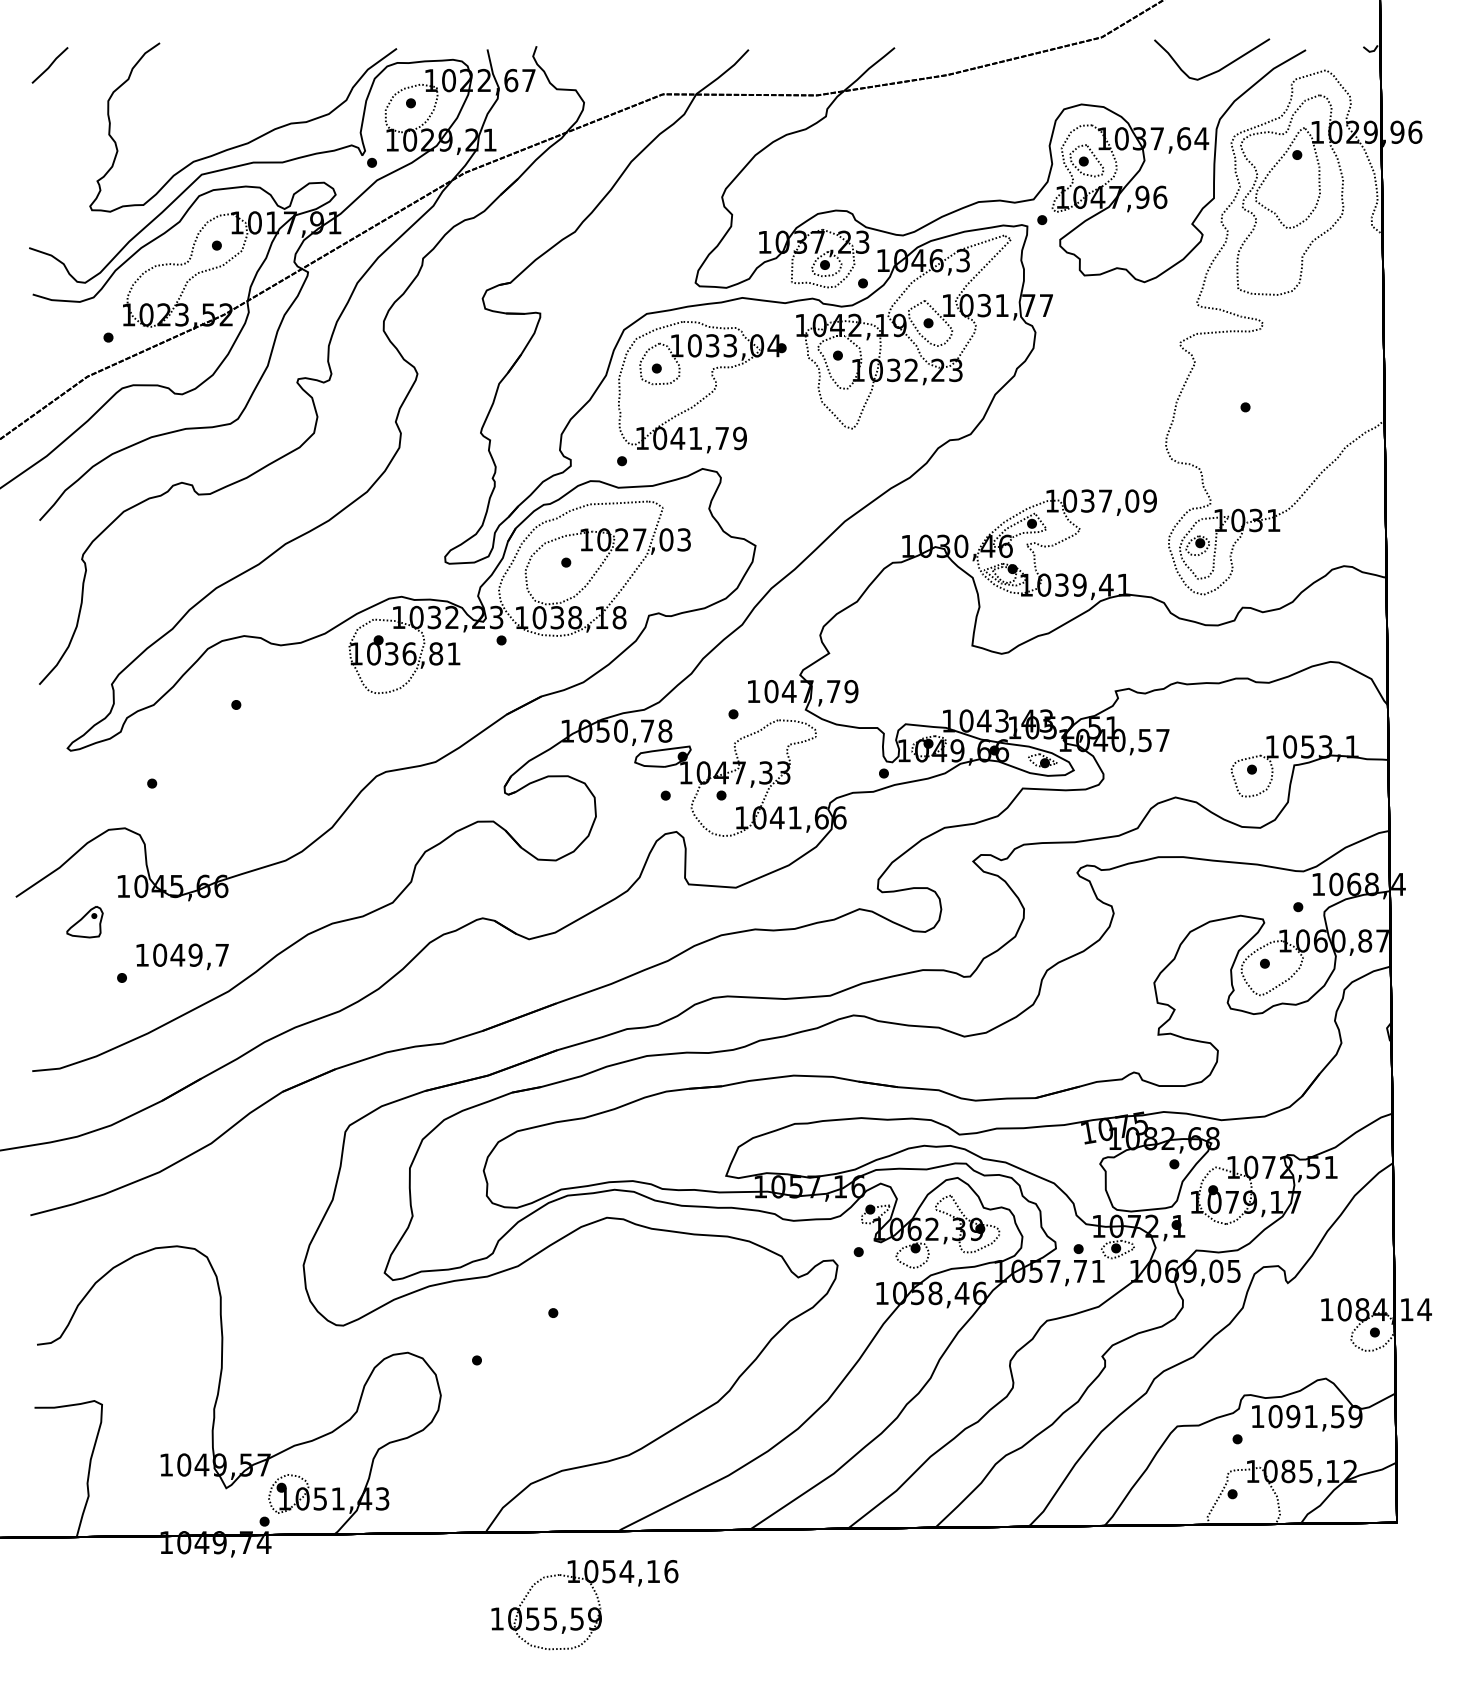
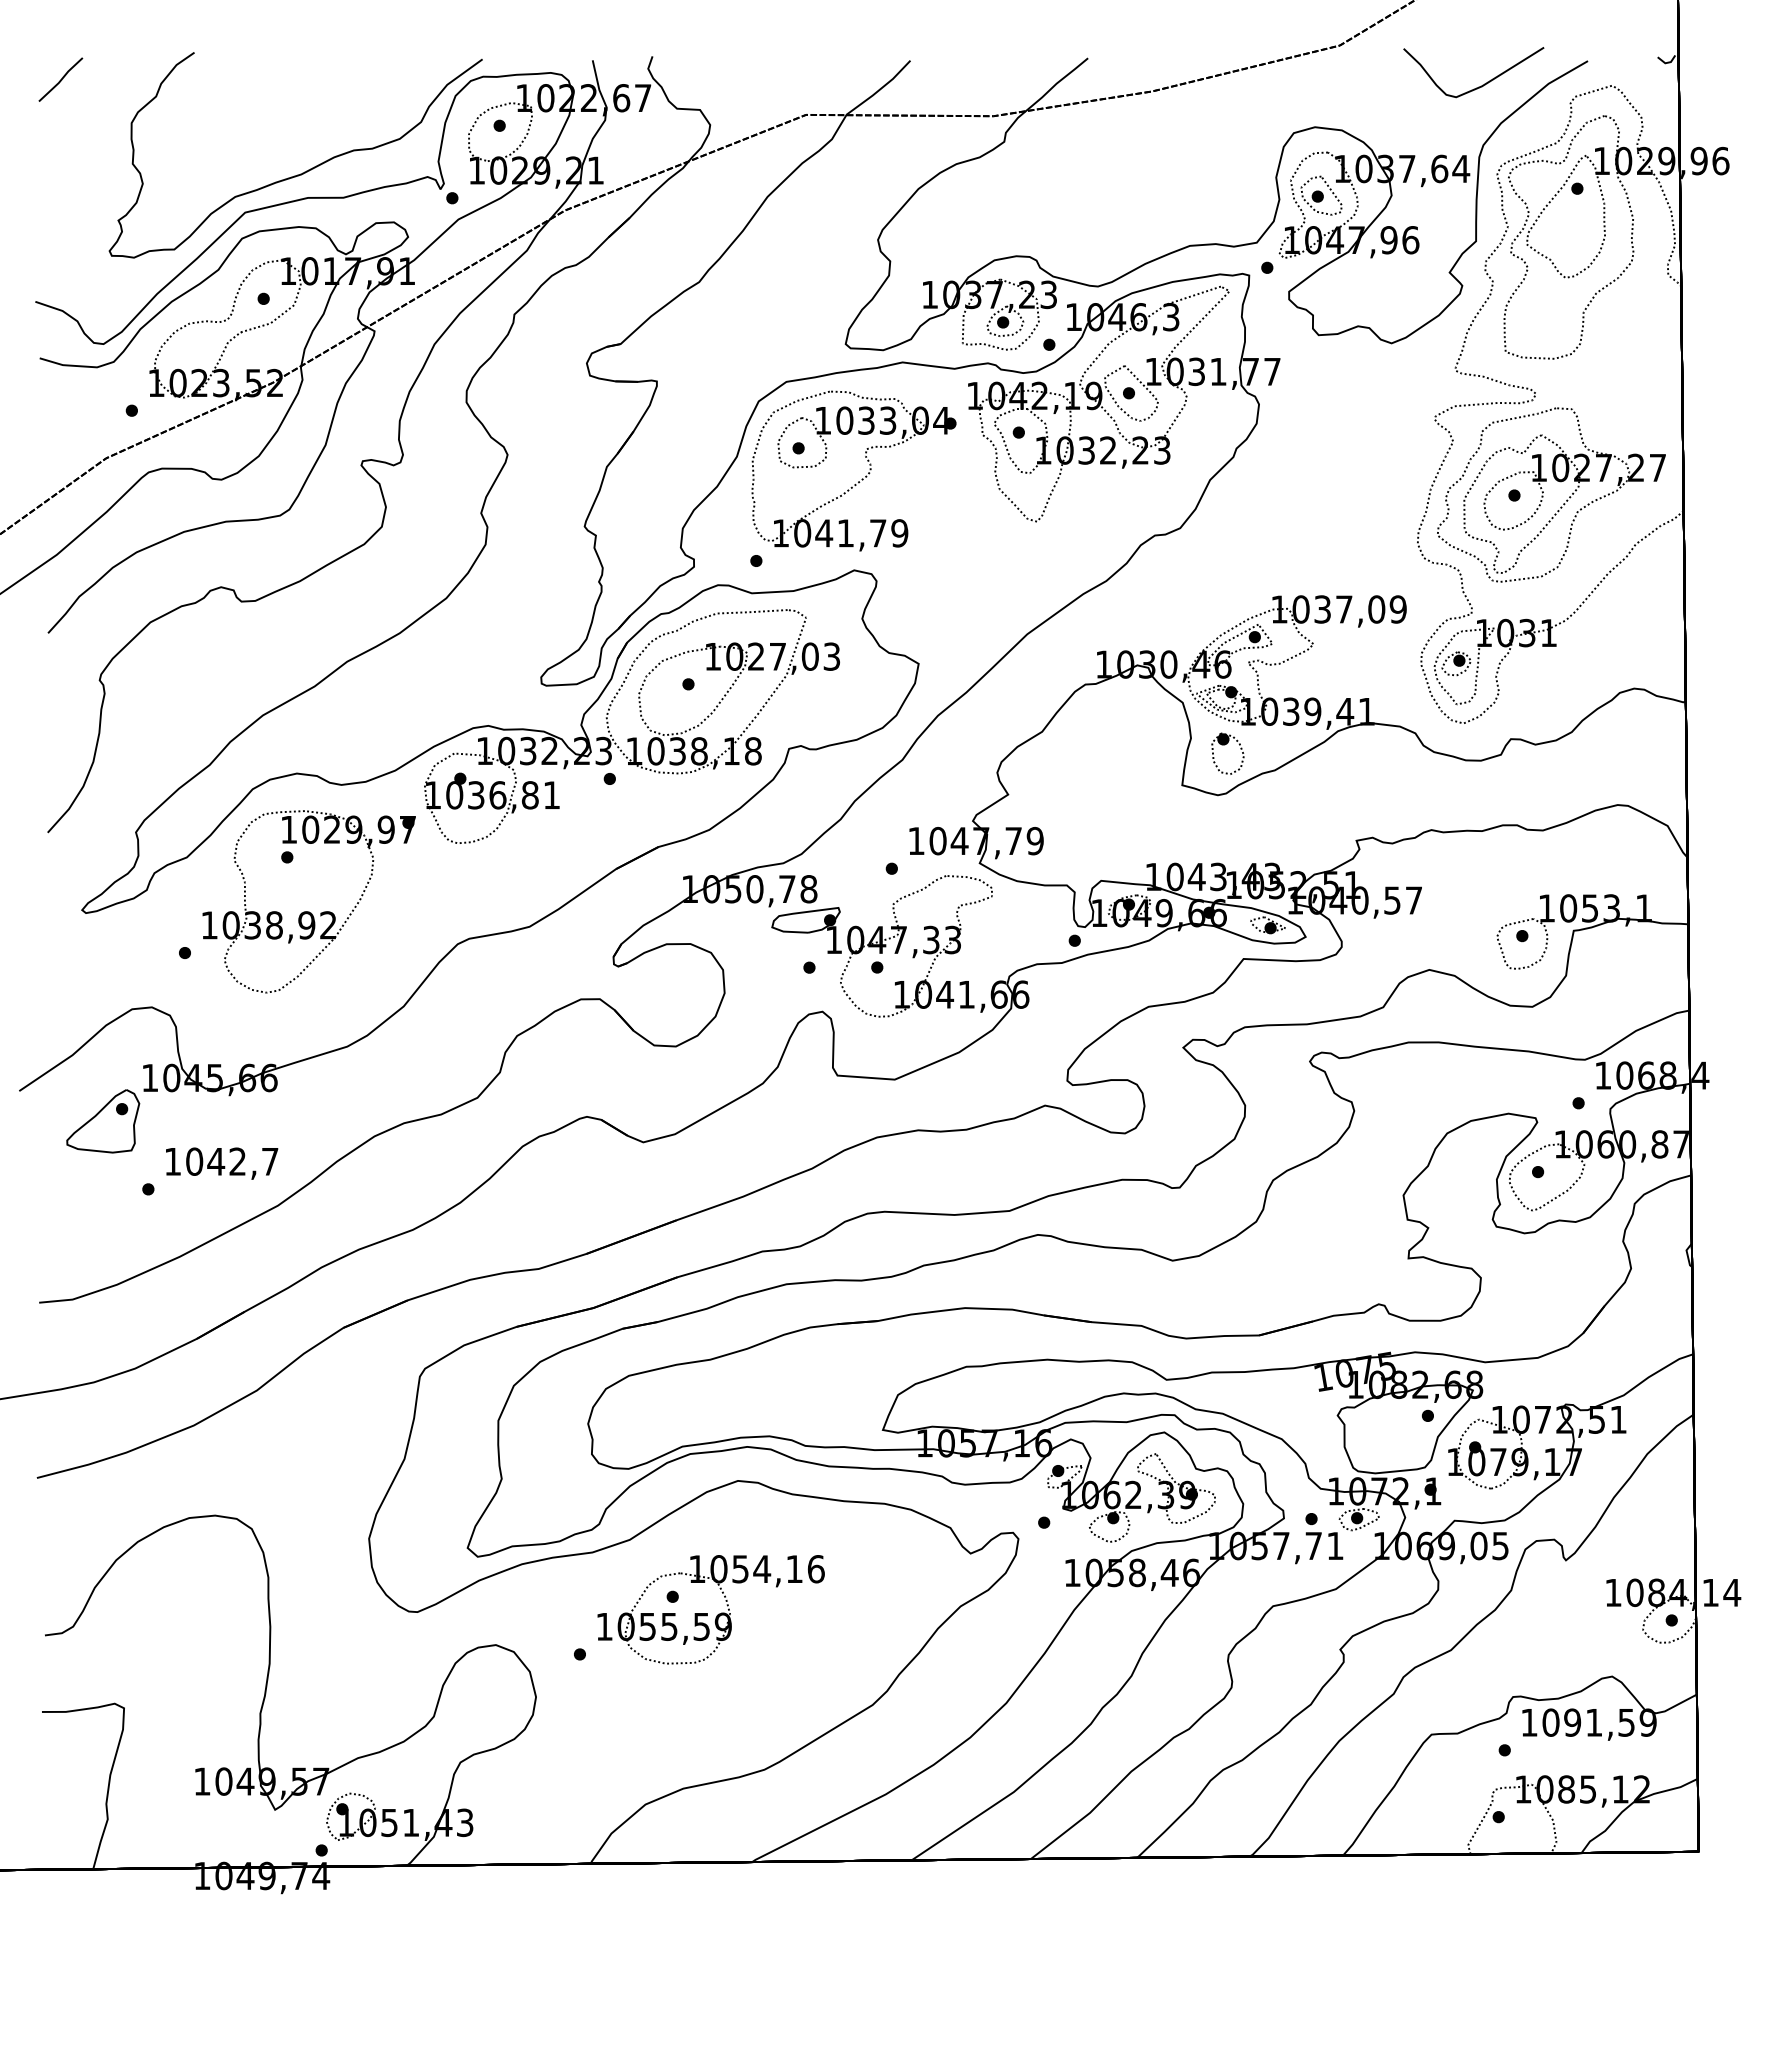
part: (1269, 404) -> (1543, 492), added
part: (1007, 612) -> (1225, 745), added
part: (253, 749) -> (308, 911), added
part: (85, 922) -> (103, 1121), size x1.67
text: (195, 955) -> (237, 1161), 1049,7 -> 1042,7
part: (584, 1604) -> (710, 1609), moved

